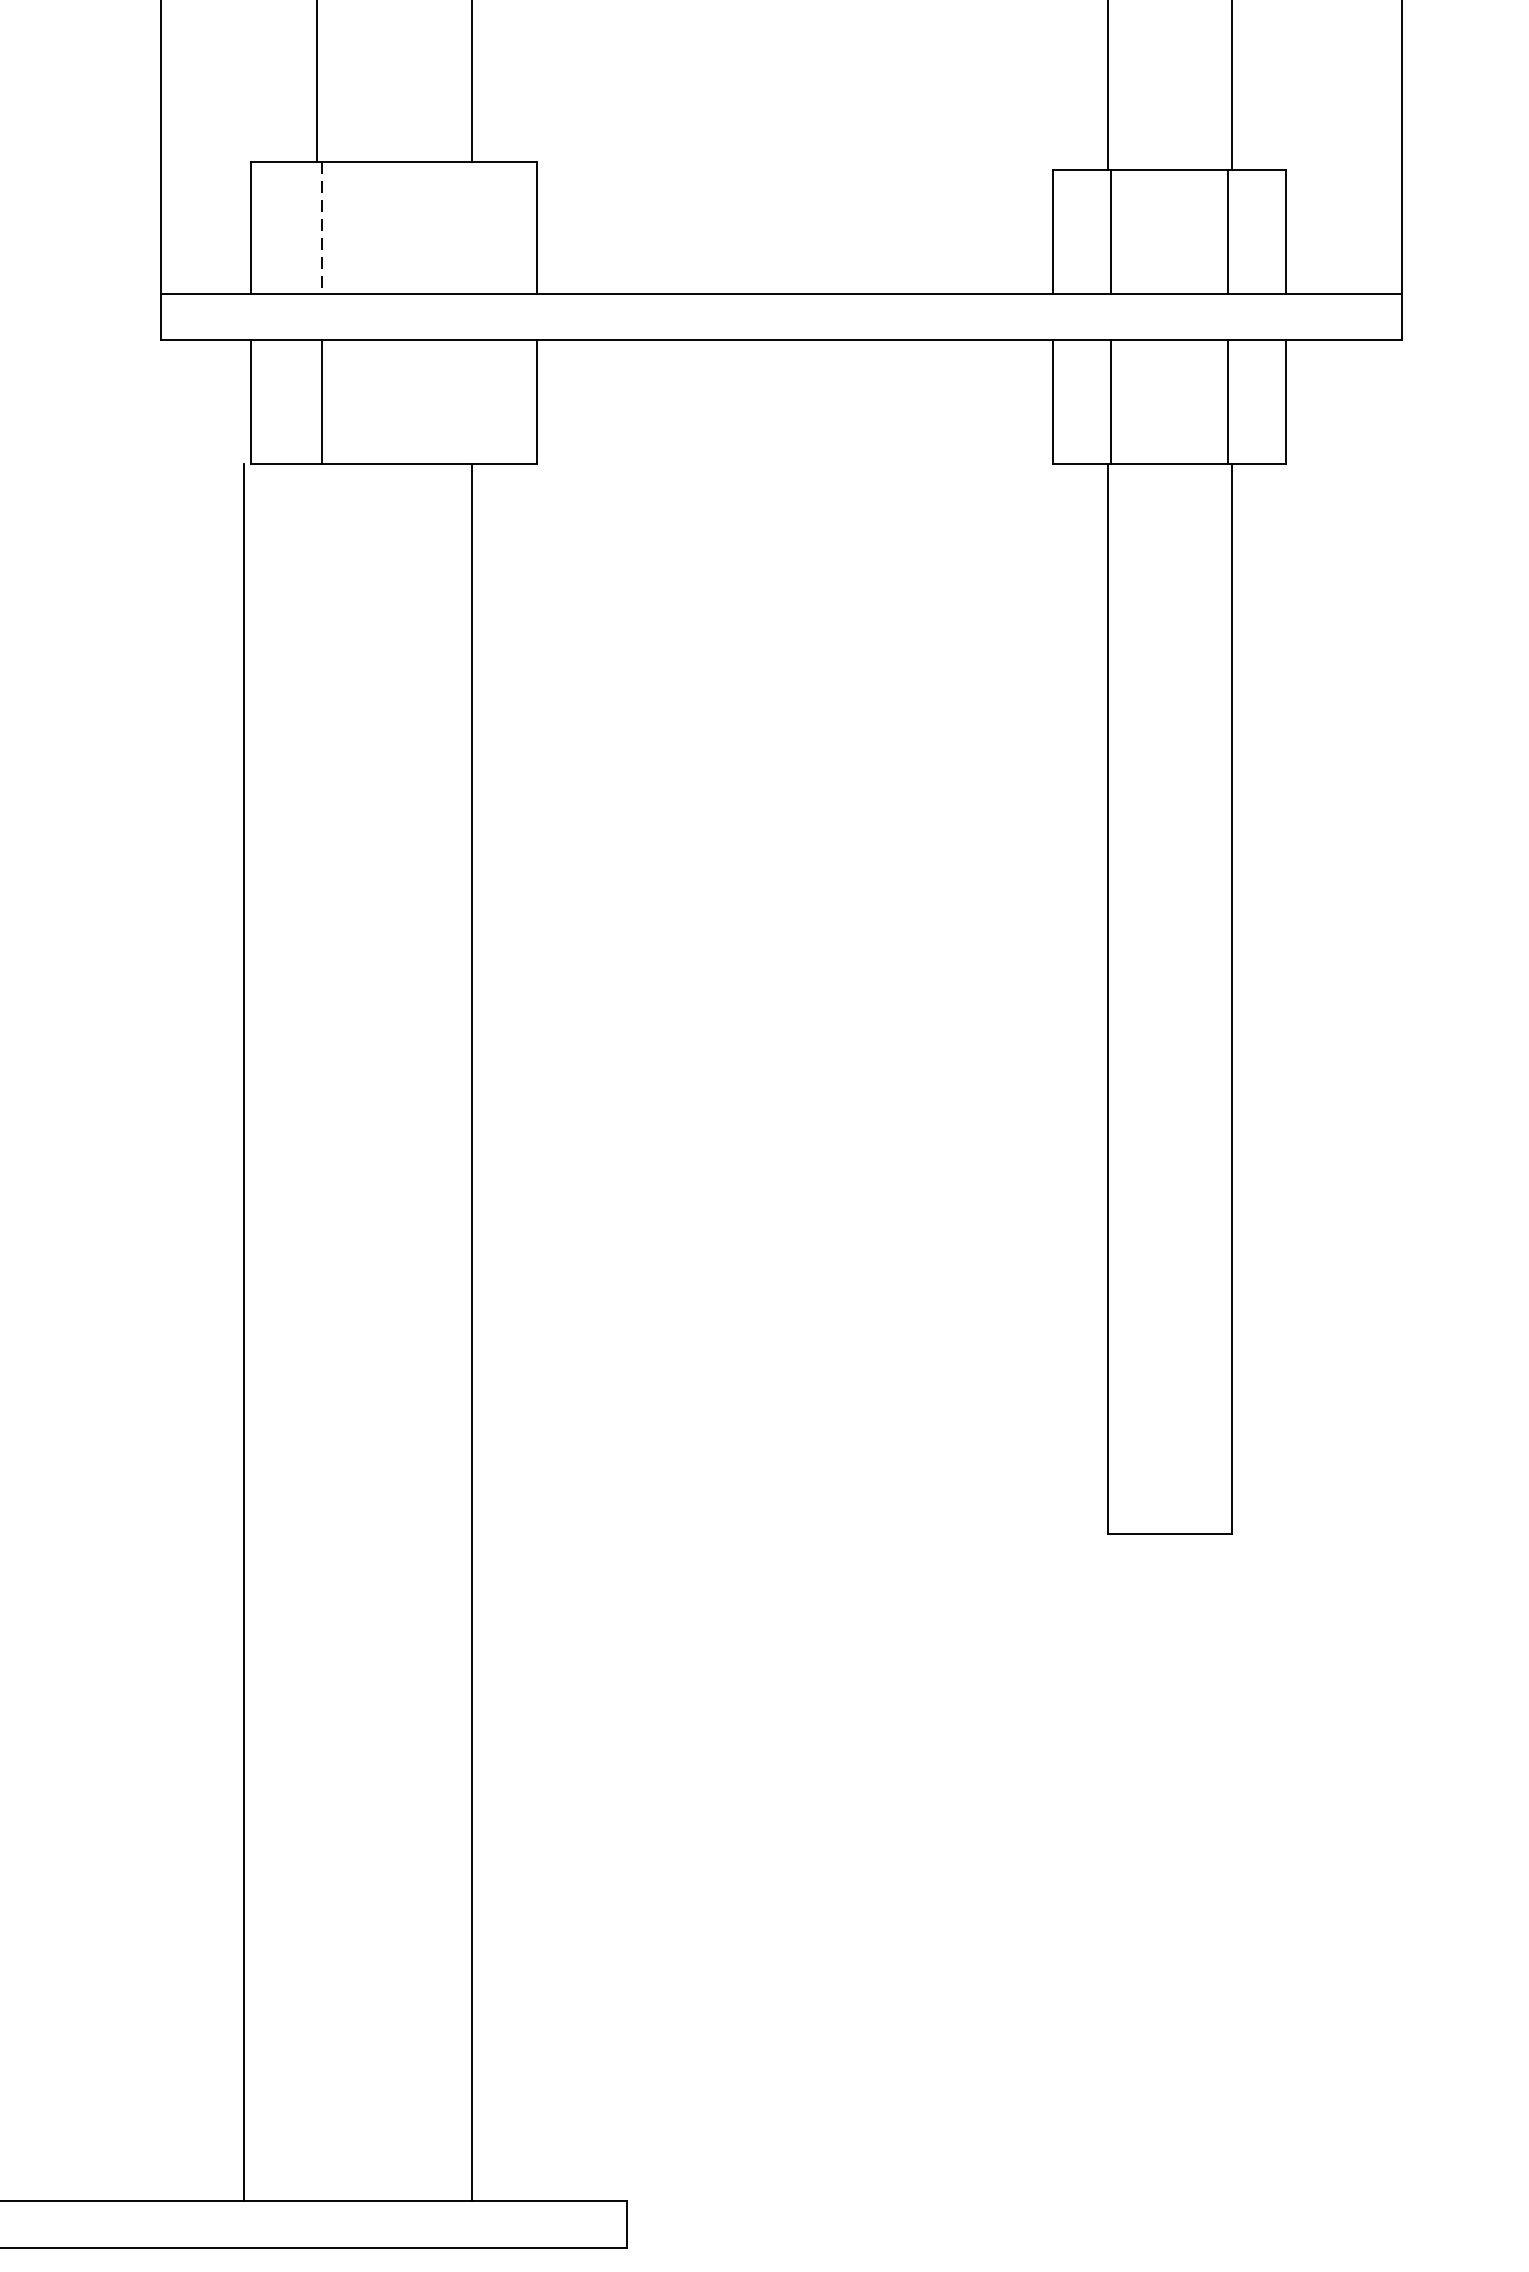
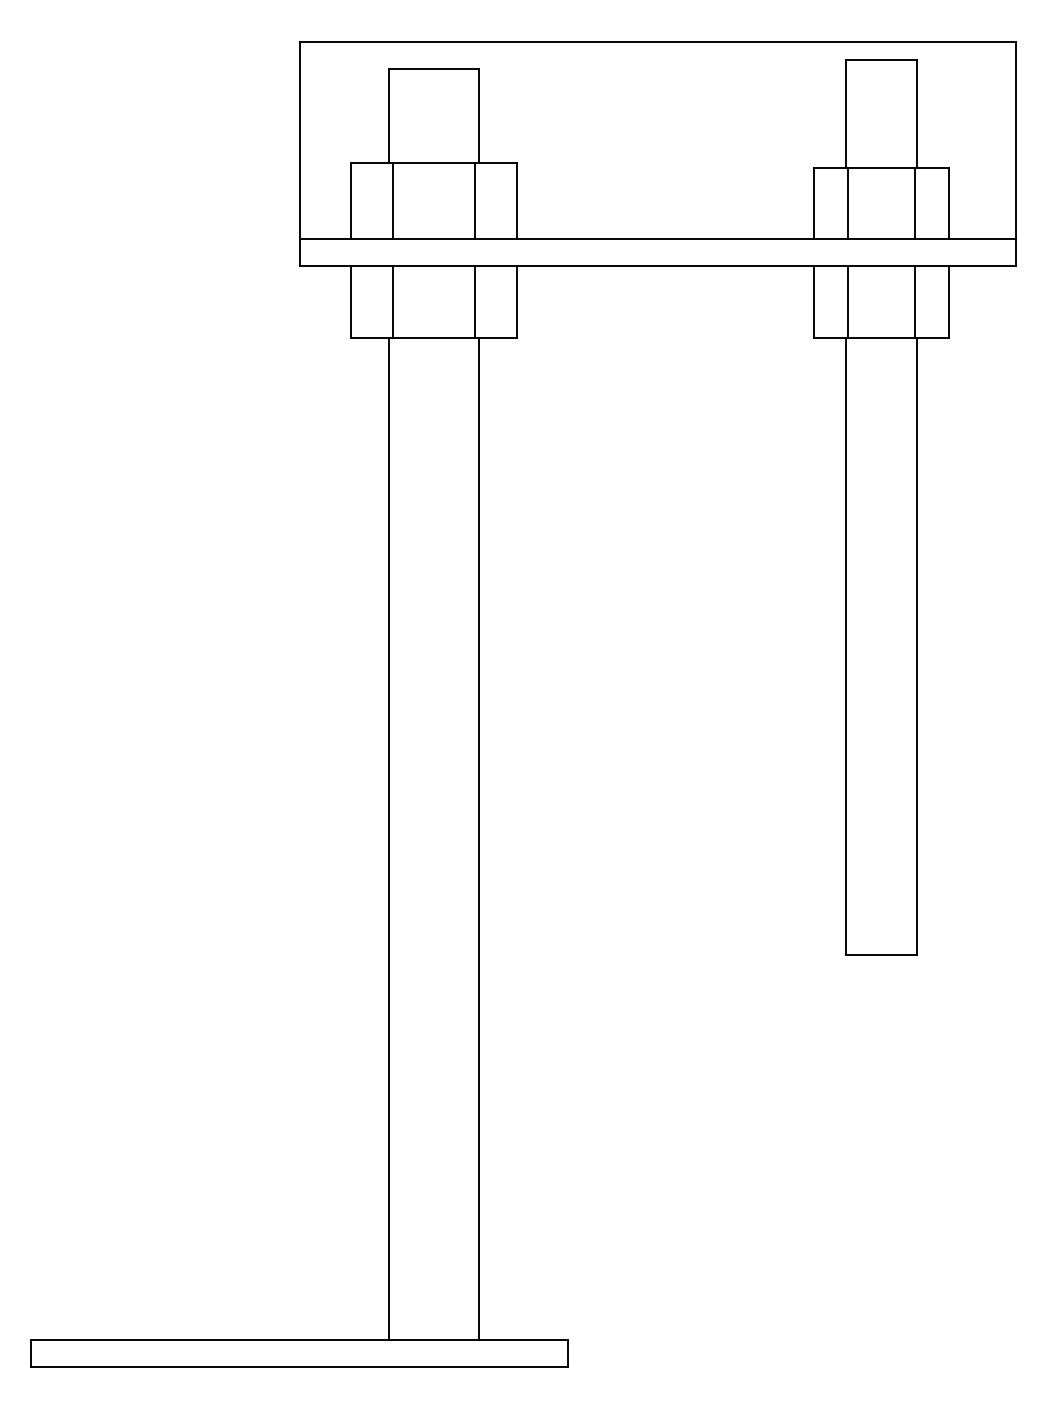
line: (322, 228) -> (392, 201), dashed -> solid
line: (466, 228) -> (475, 201), added
line: (466, 401) -> (475, 301), added
line: (244, 1332) -> (389, 838), moved

